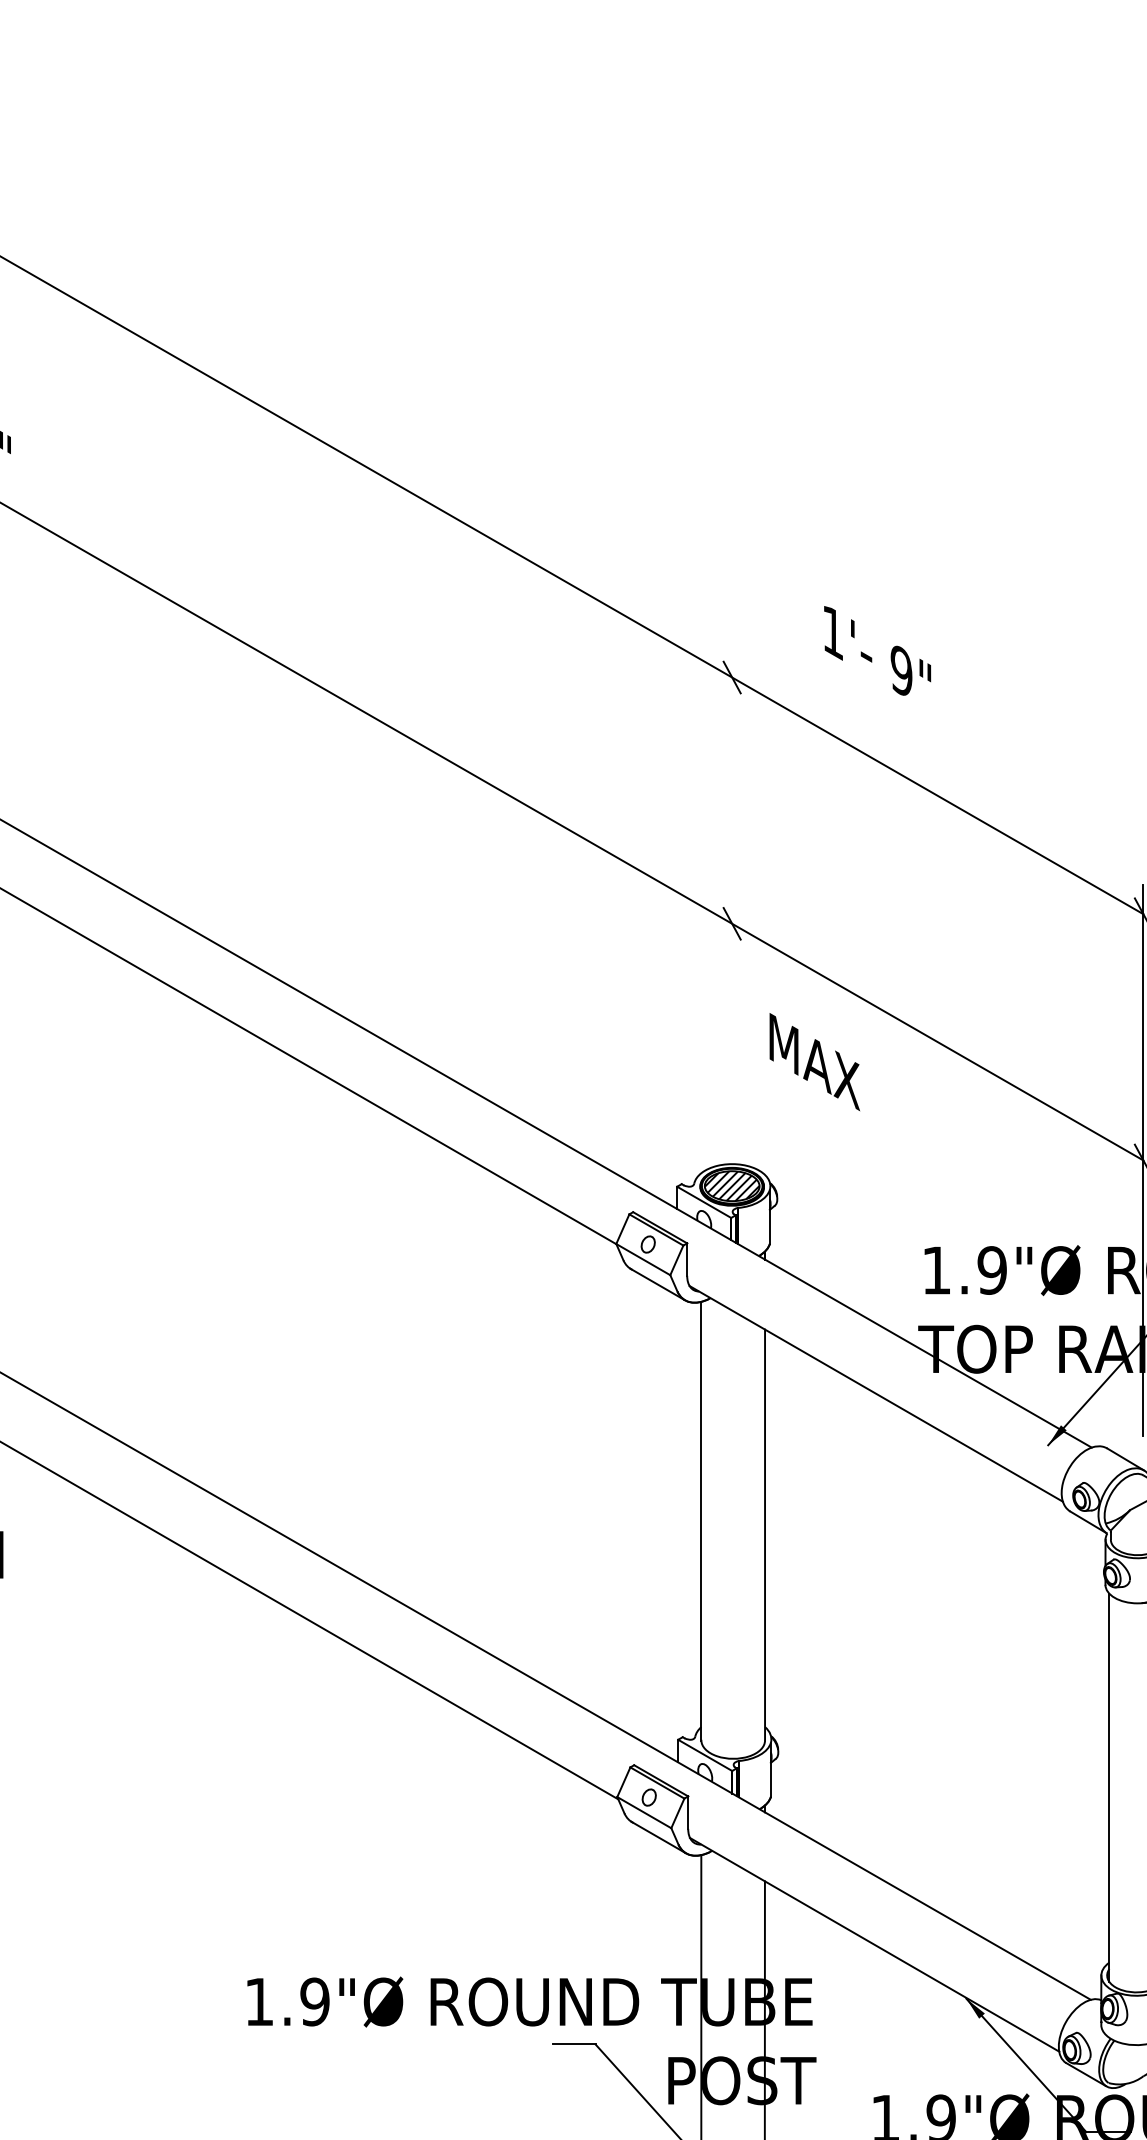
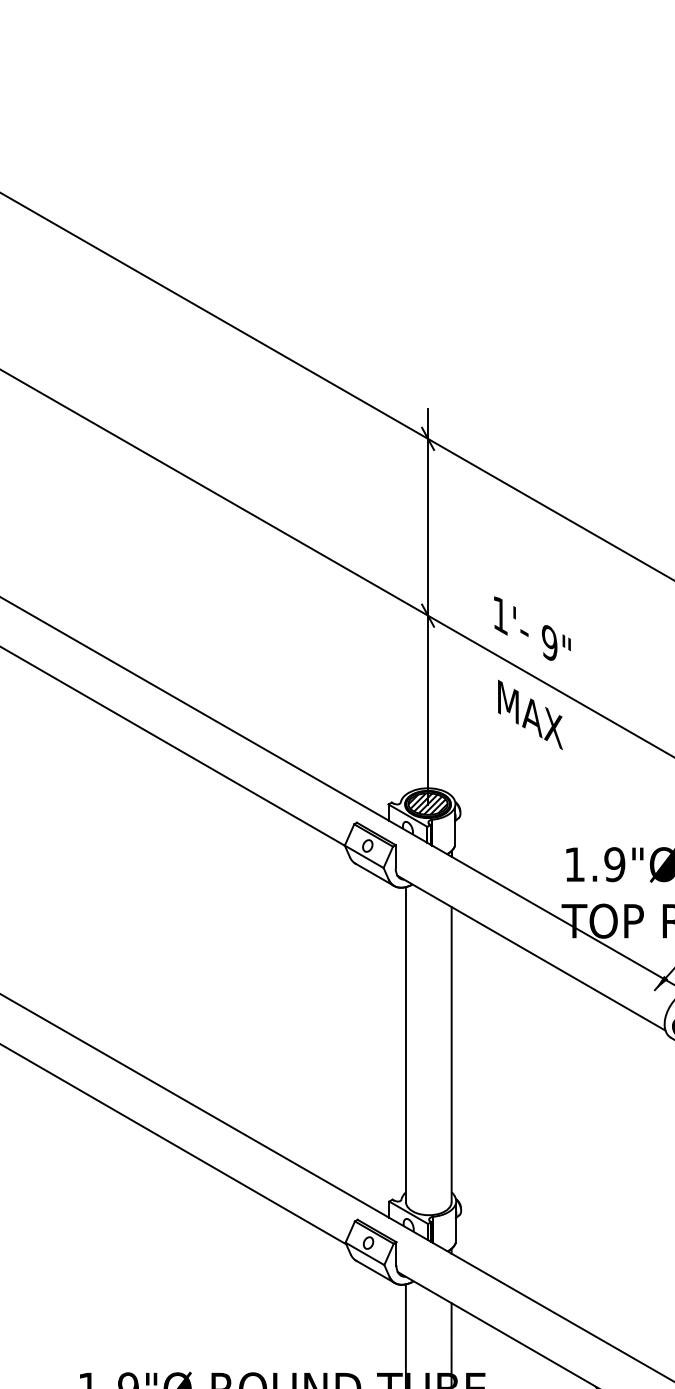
text: (877, 650) -> (532, 628), moved
line: (732, 911) -> (428, 606), added
text: (814, 1062) -> (530, 715), moved

